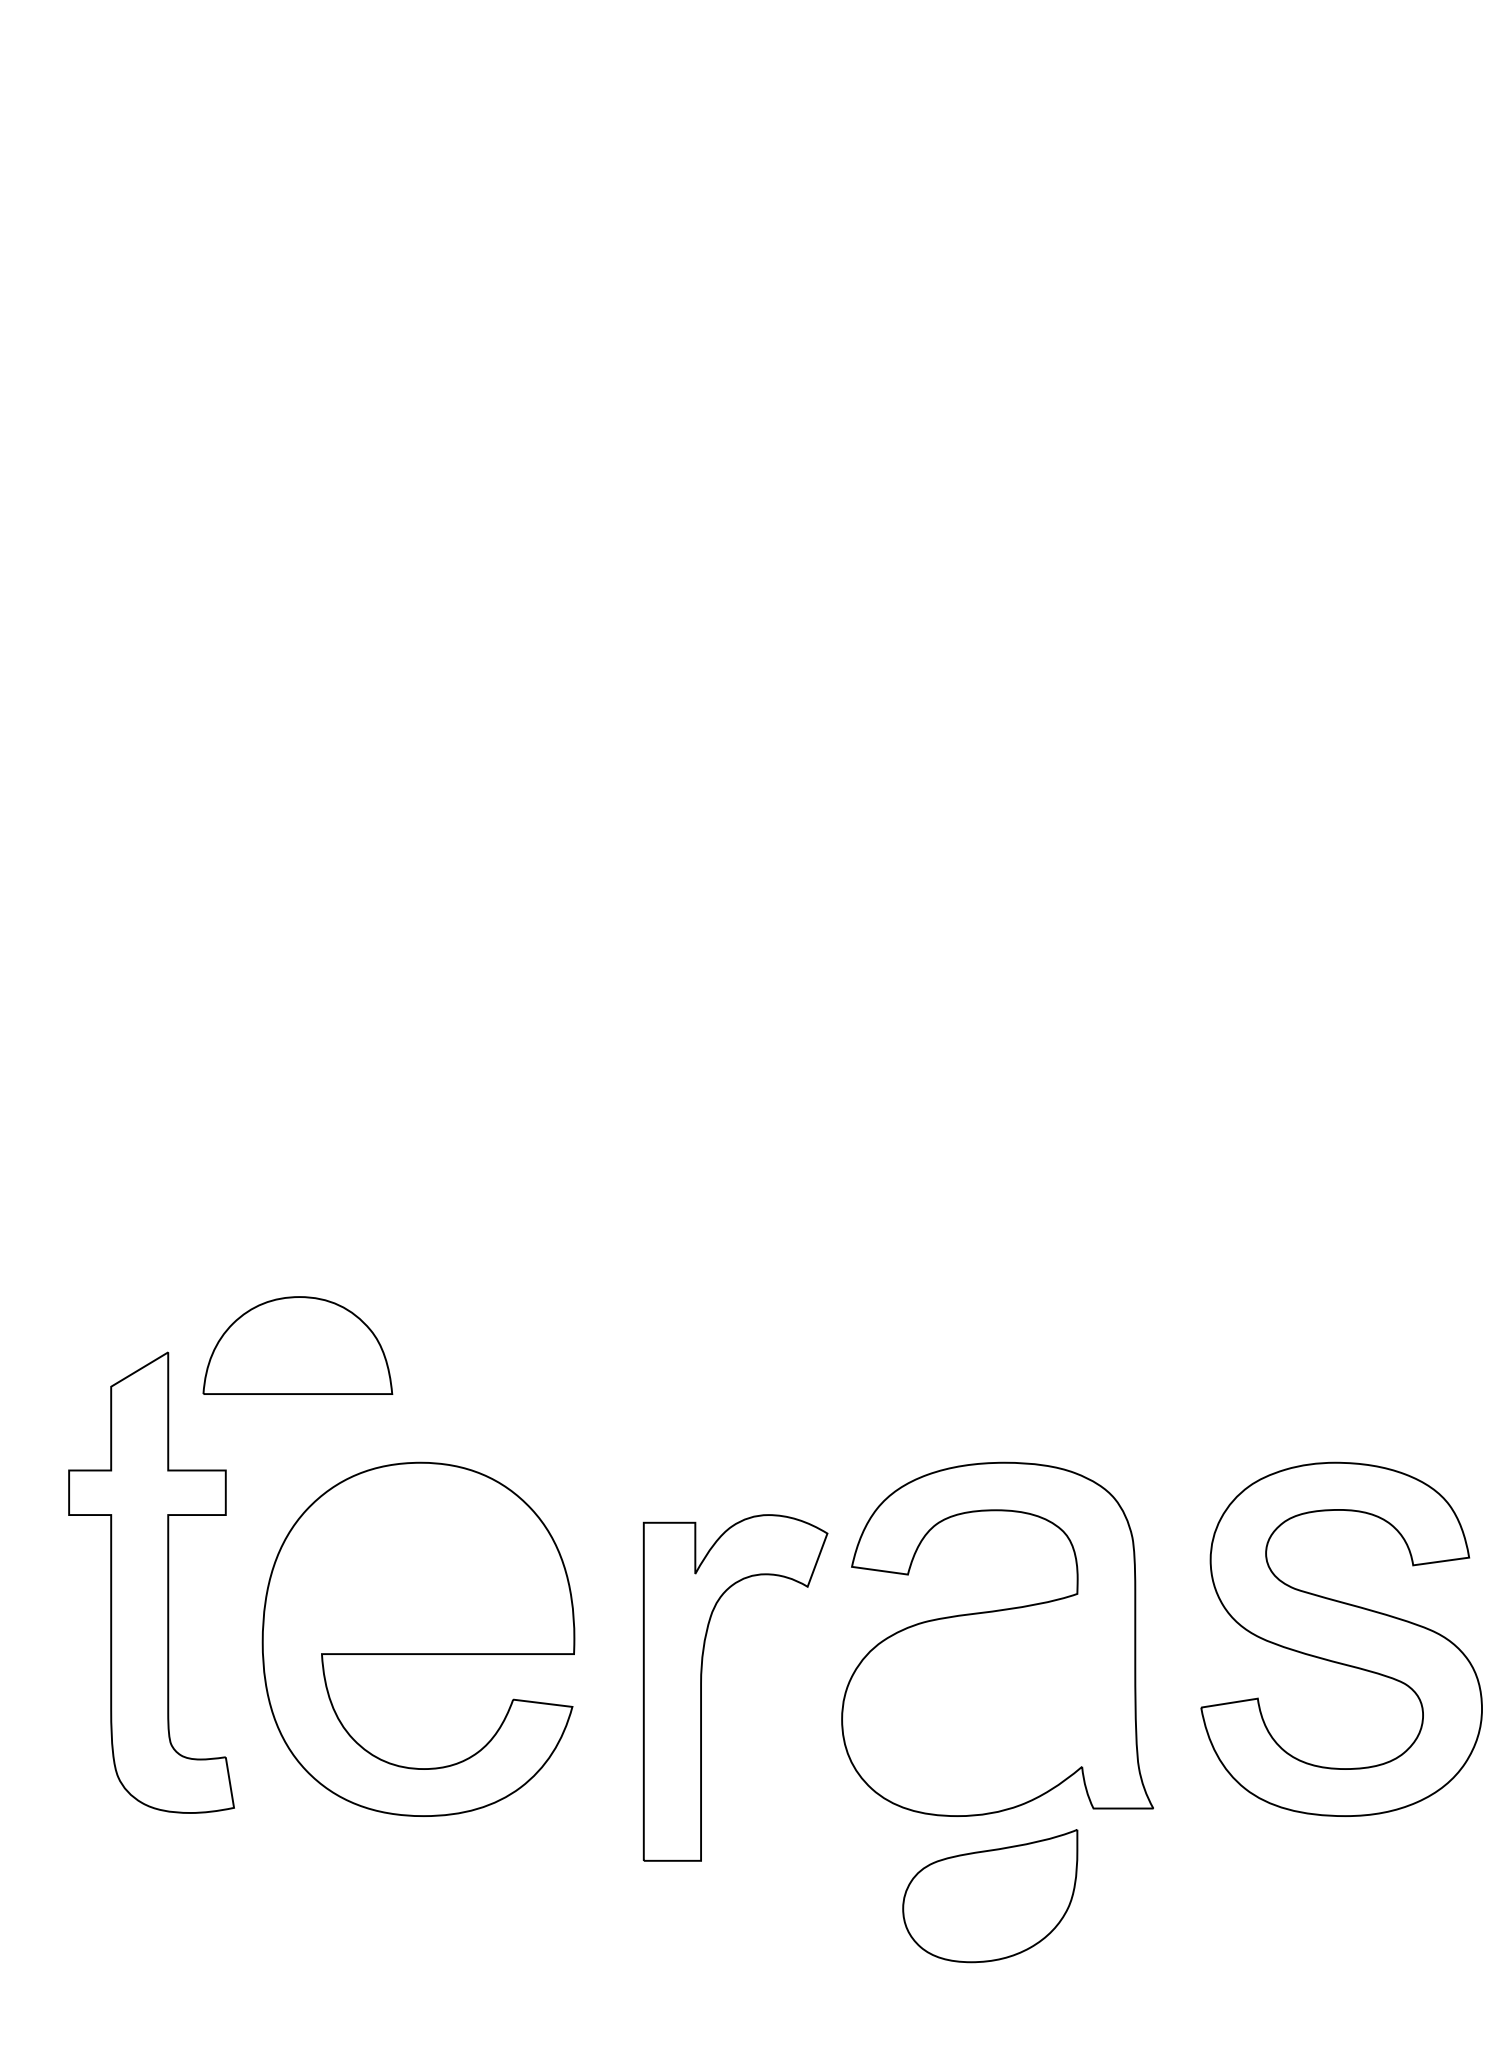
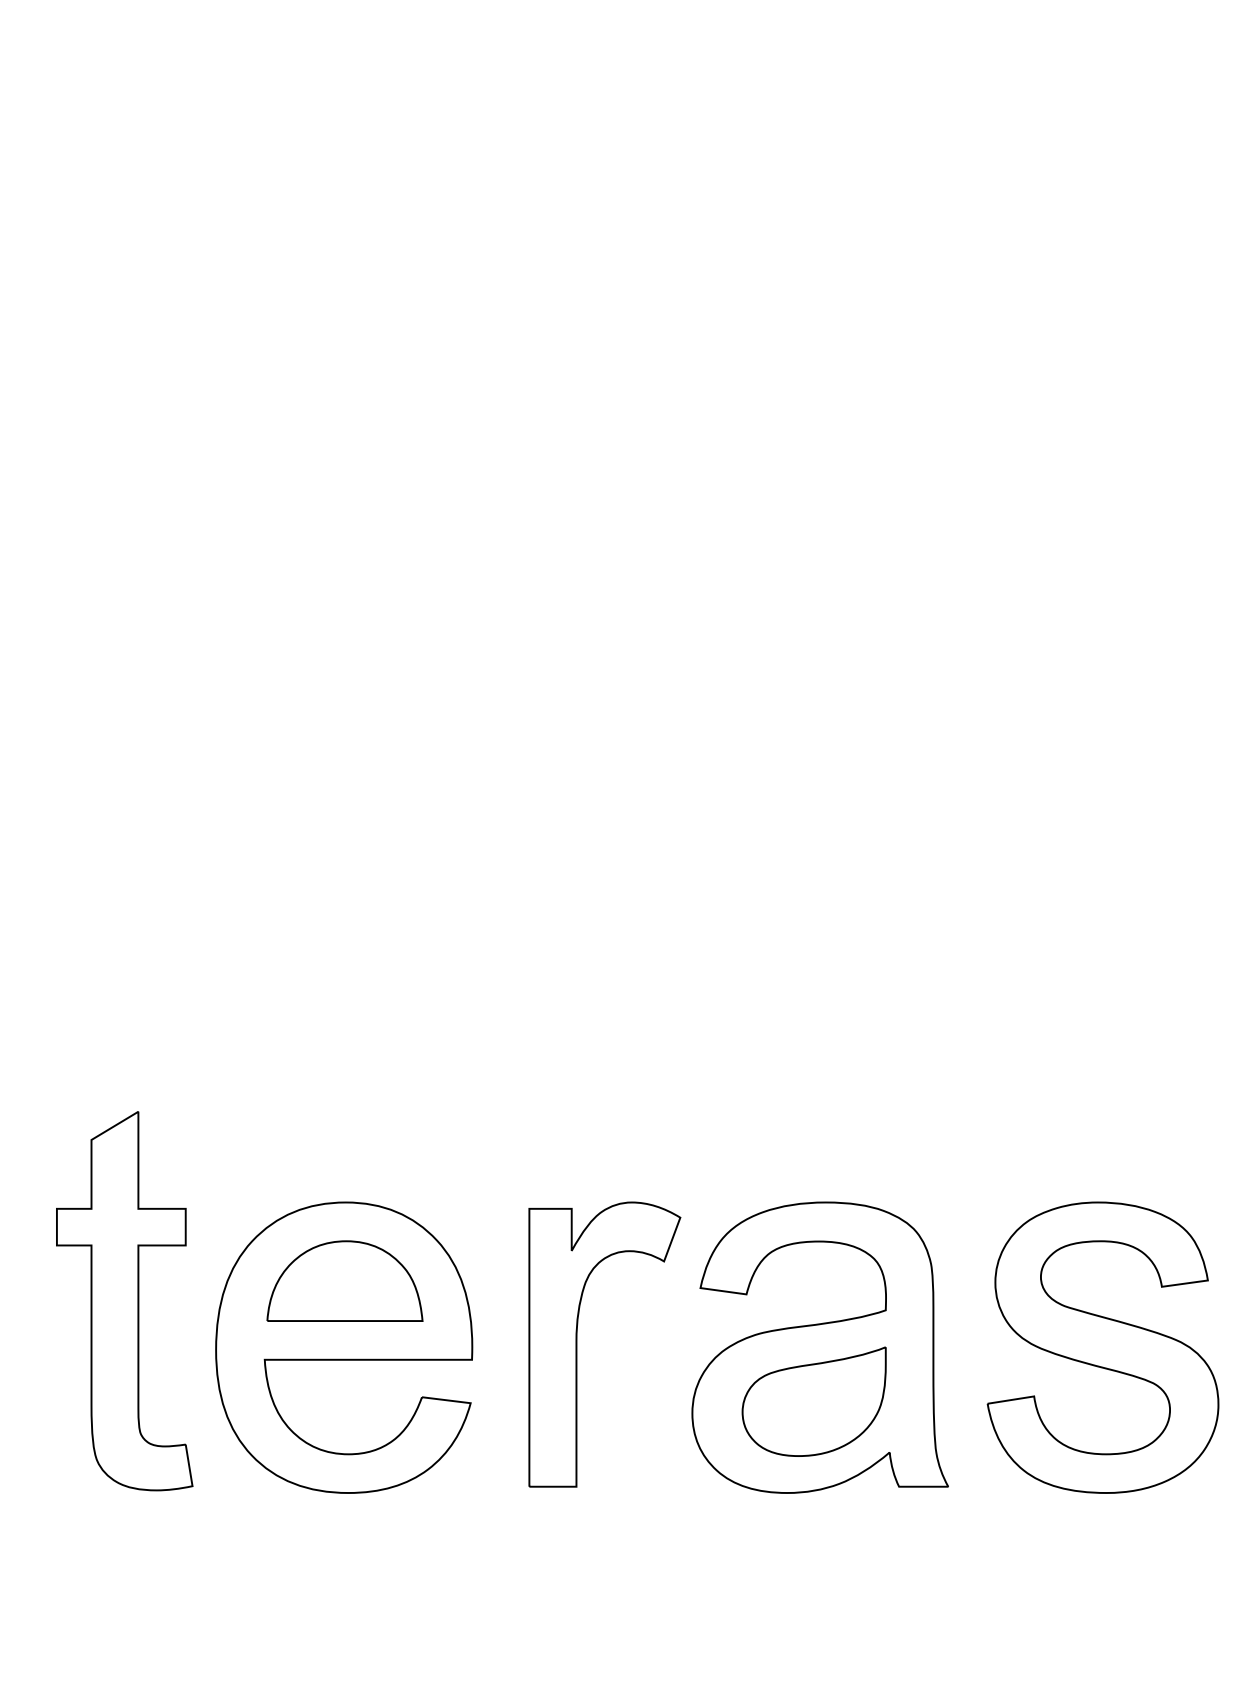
part: (297, 1344) -> (344, 1280), moved
part: (702, 1687) -> (577, 1344), moved
part: (989, 1895) -> (813, 1401), moved

